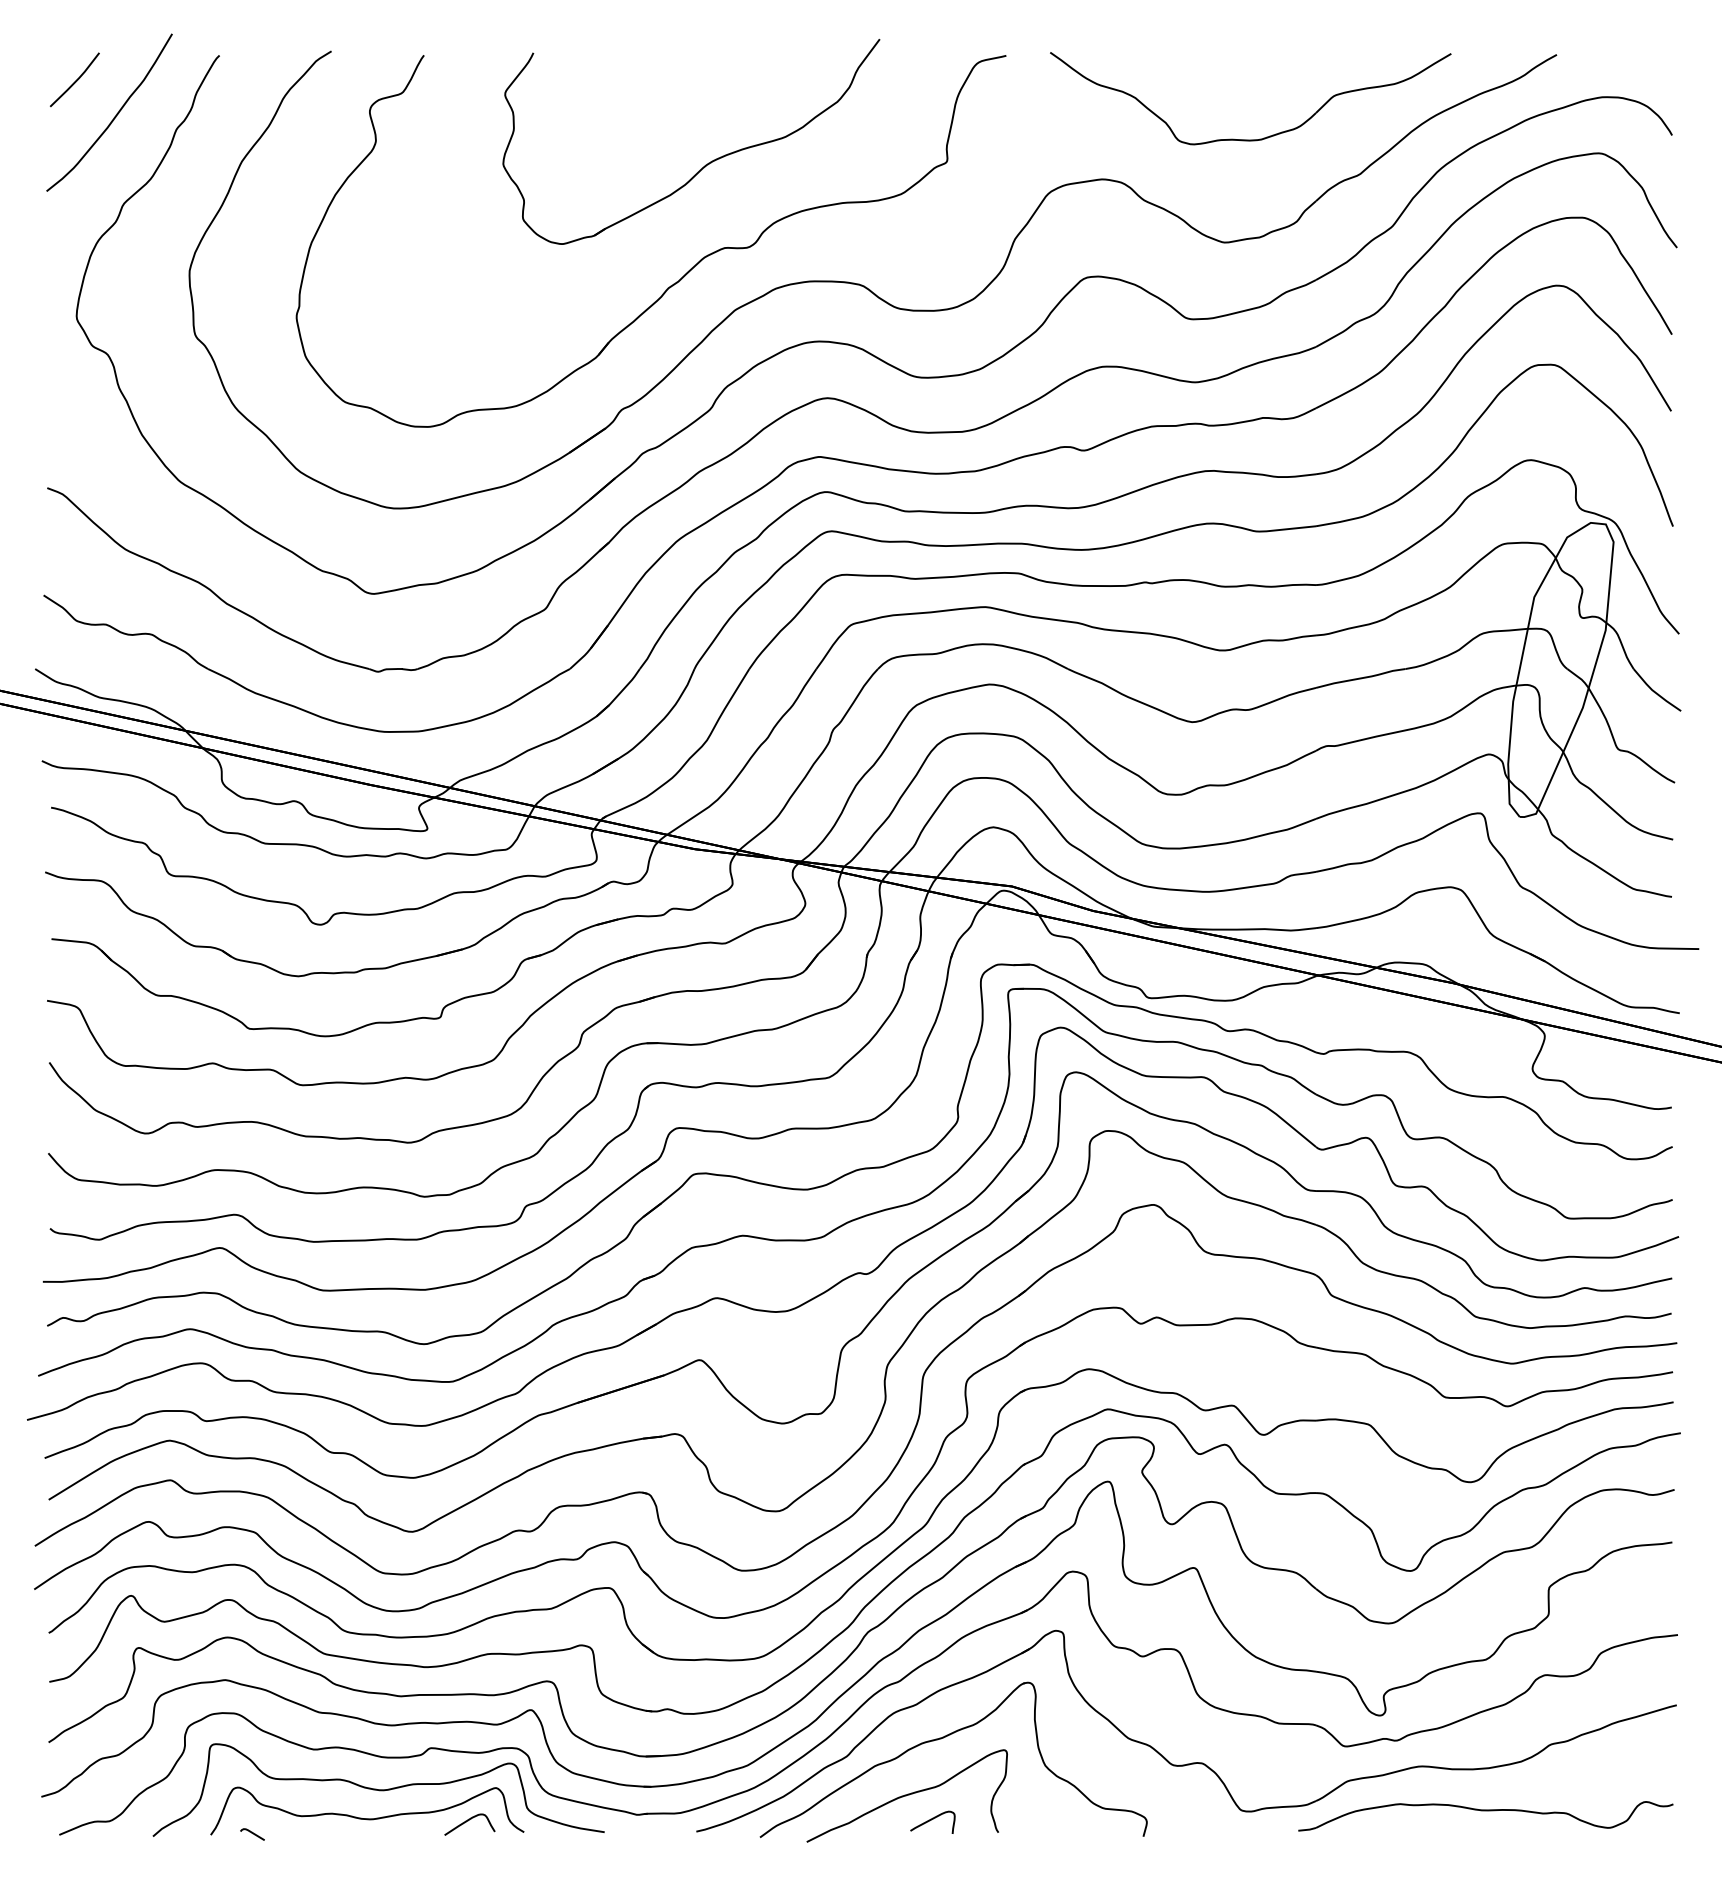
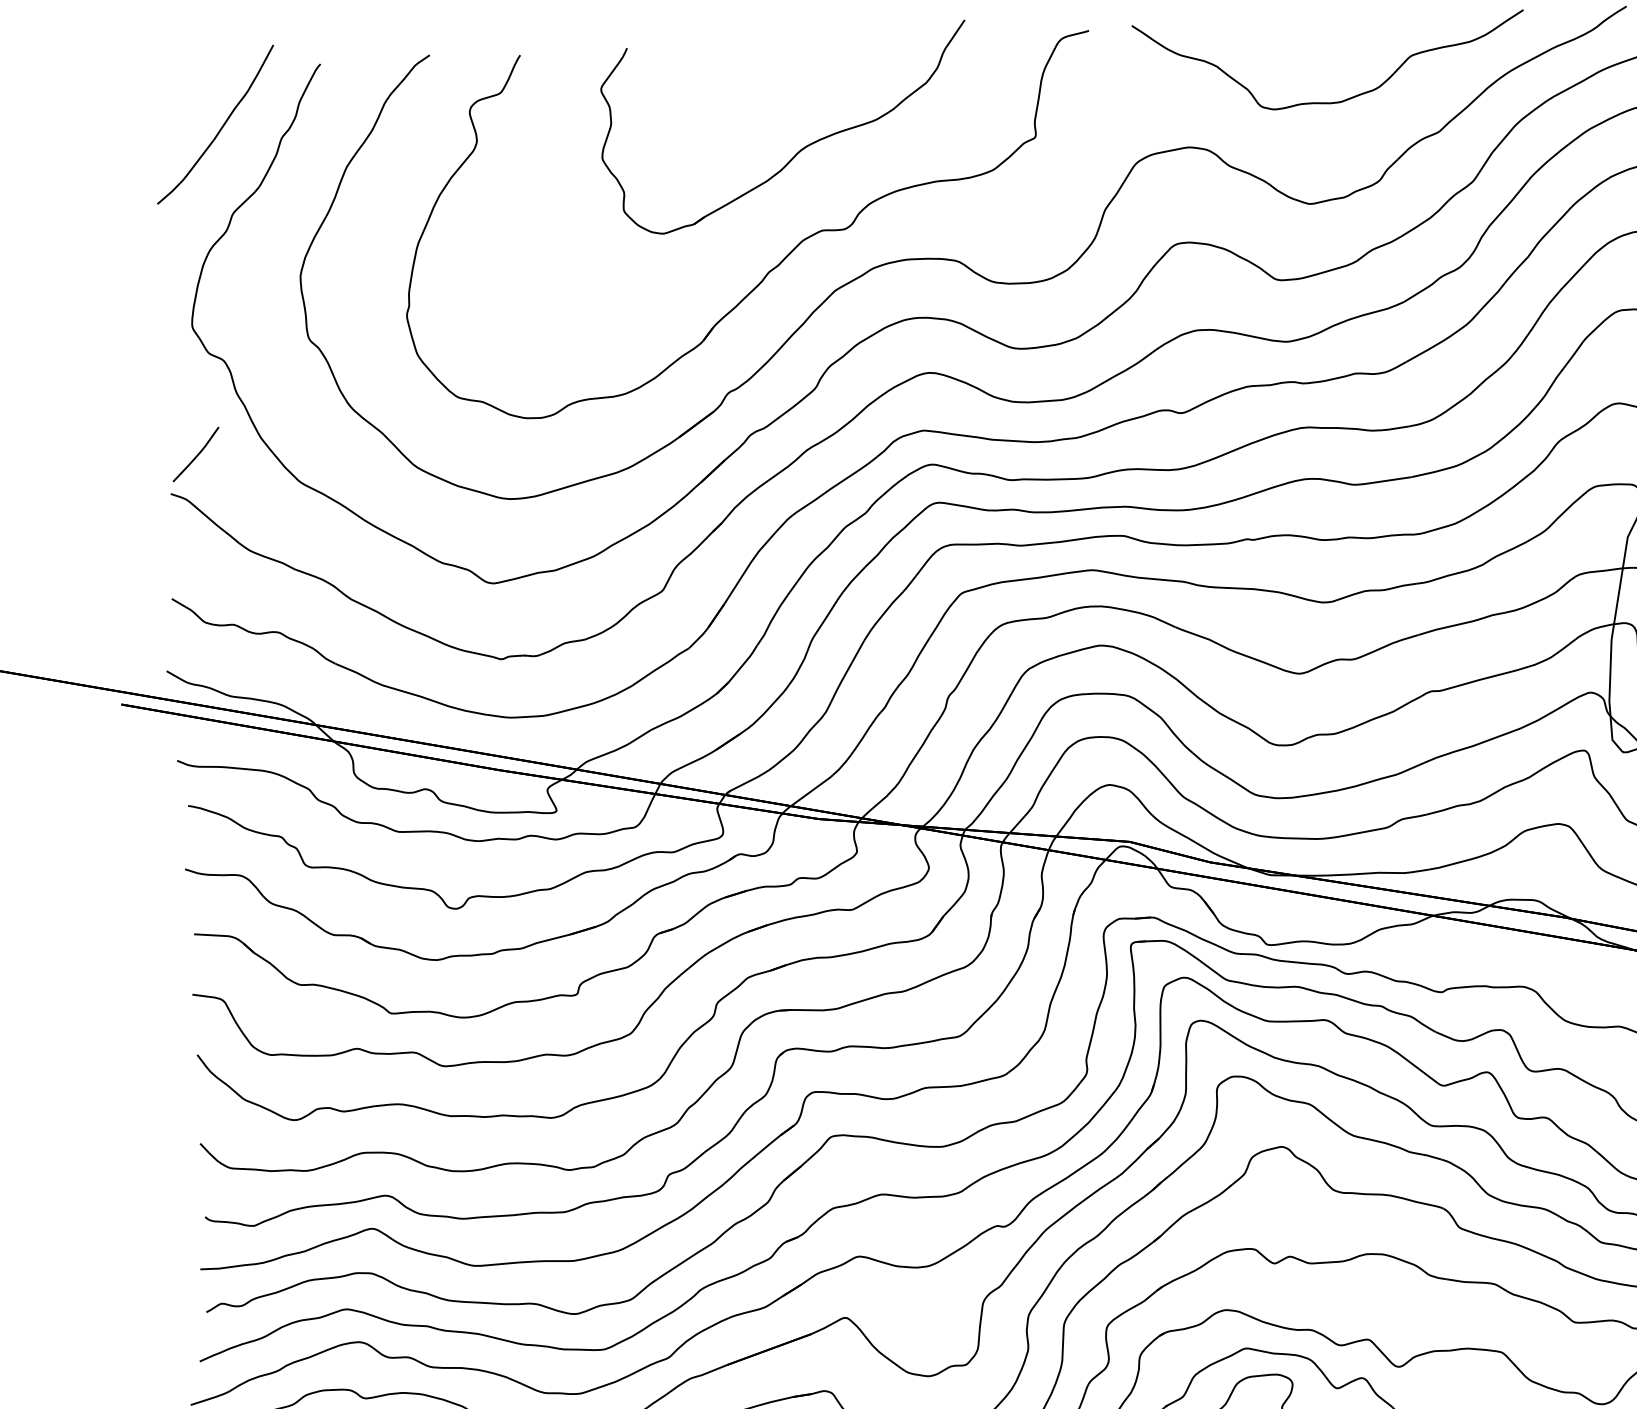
line: (75, 80) -> (196, 455), moved

